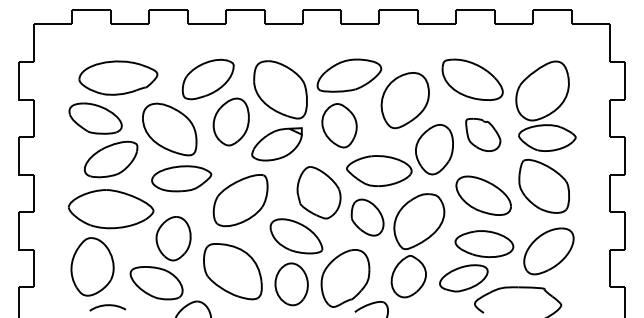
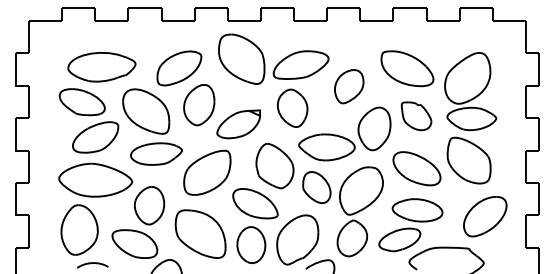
part: (280, 89) -> (241, 58), moved
part: (404, 100) -> (348, 86), size x0.7
part: (548, 251) -> (484, 216), moved

